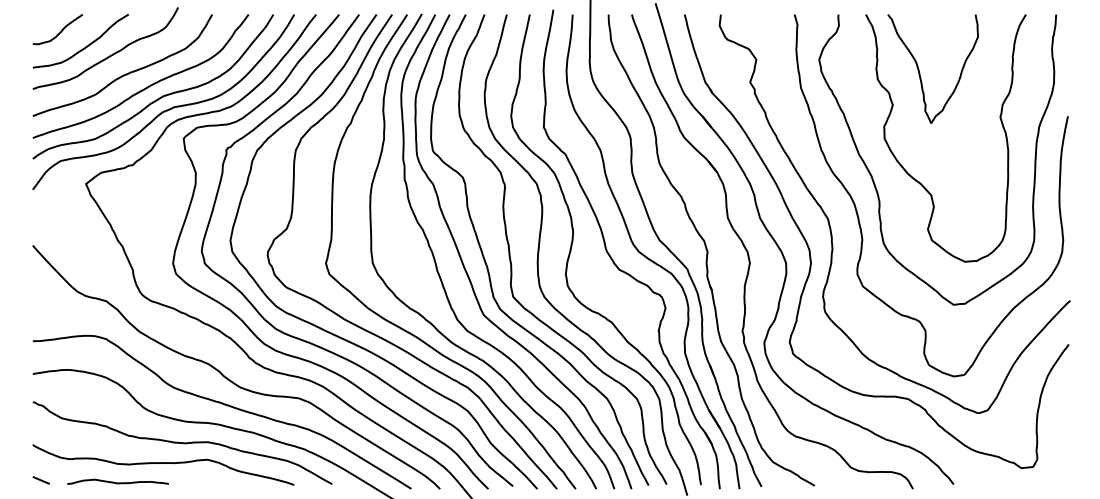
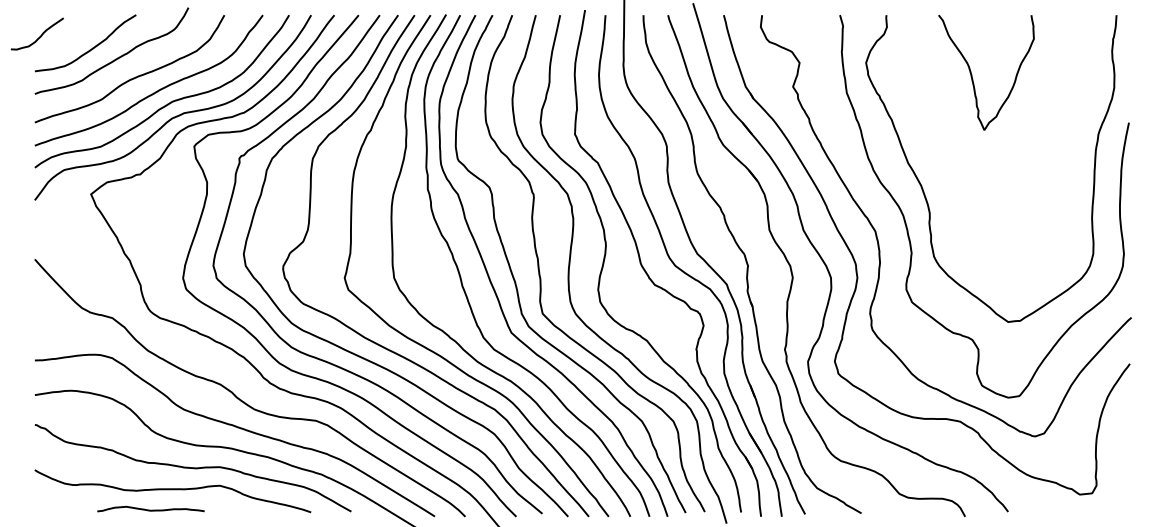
curve: (60, 30) -> (40, 35), moved
curve: (914, 177) -> (966, 187), removed
line: (40, 480) -> (43, 507), removed
curve: (117, 482) -> (150, 509), moved

